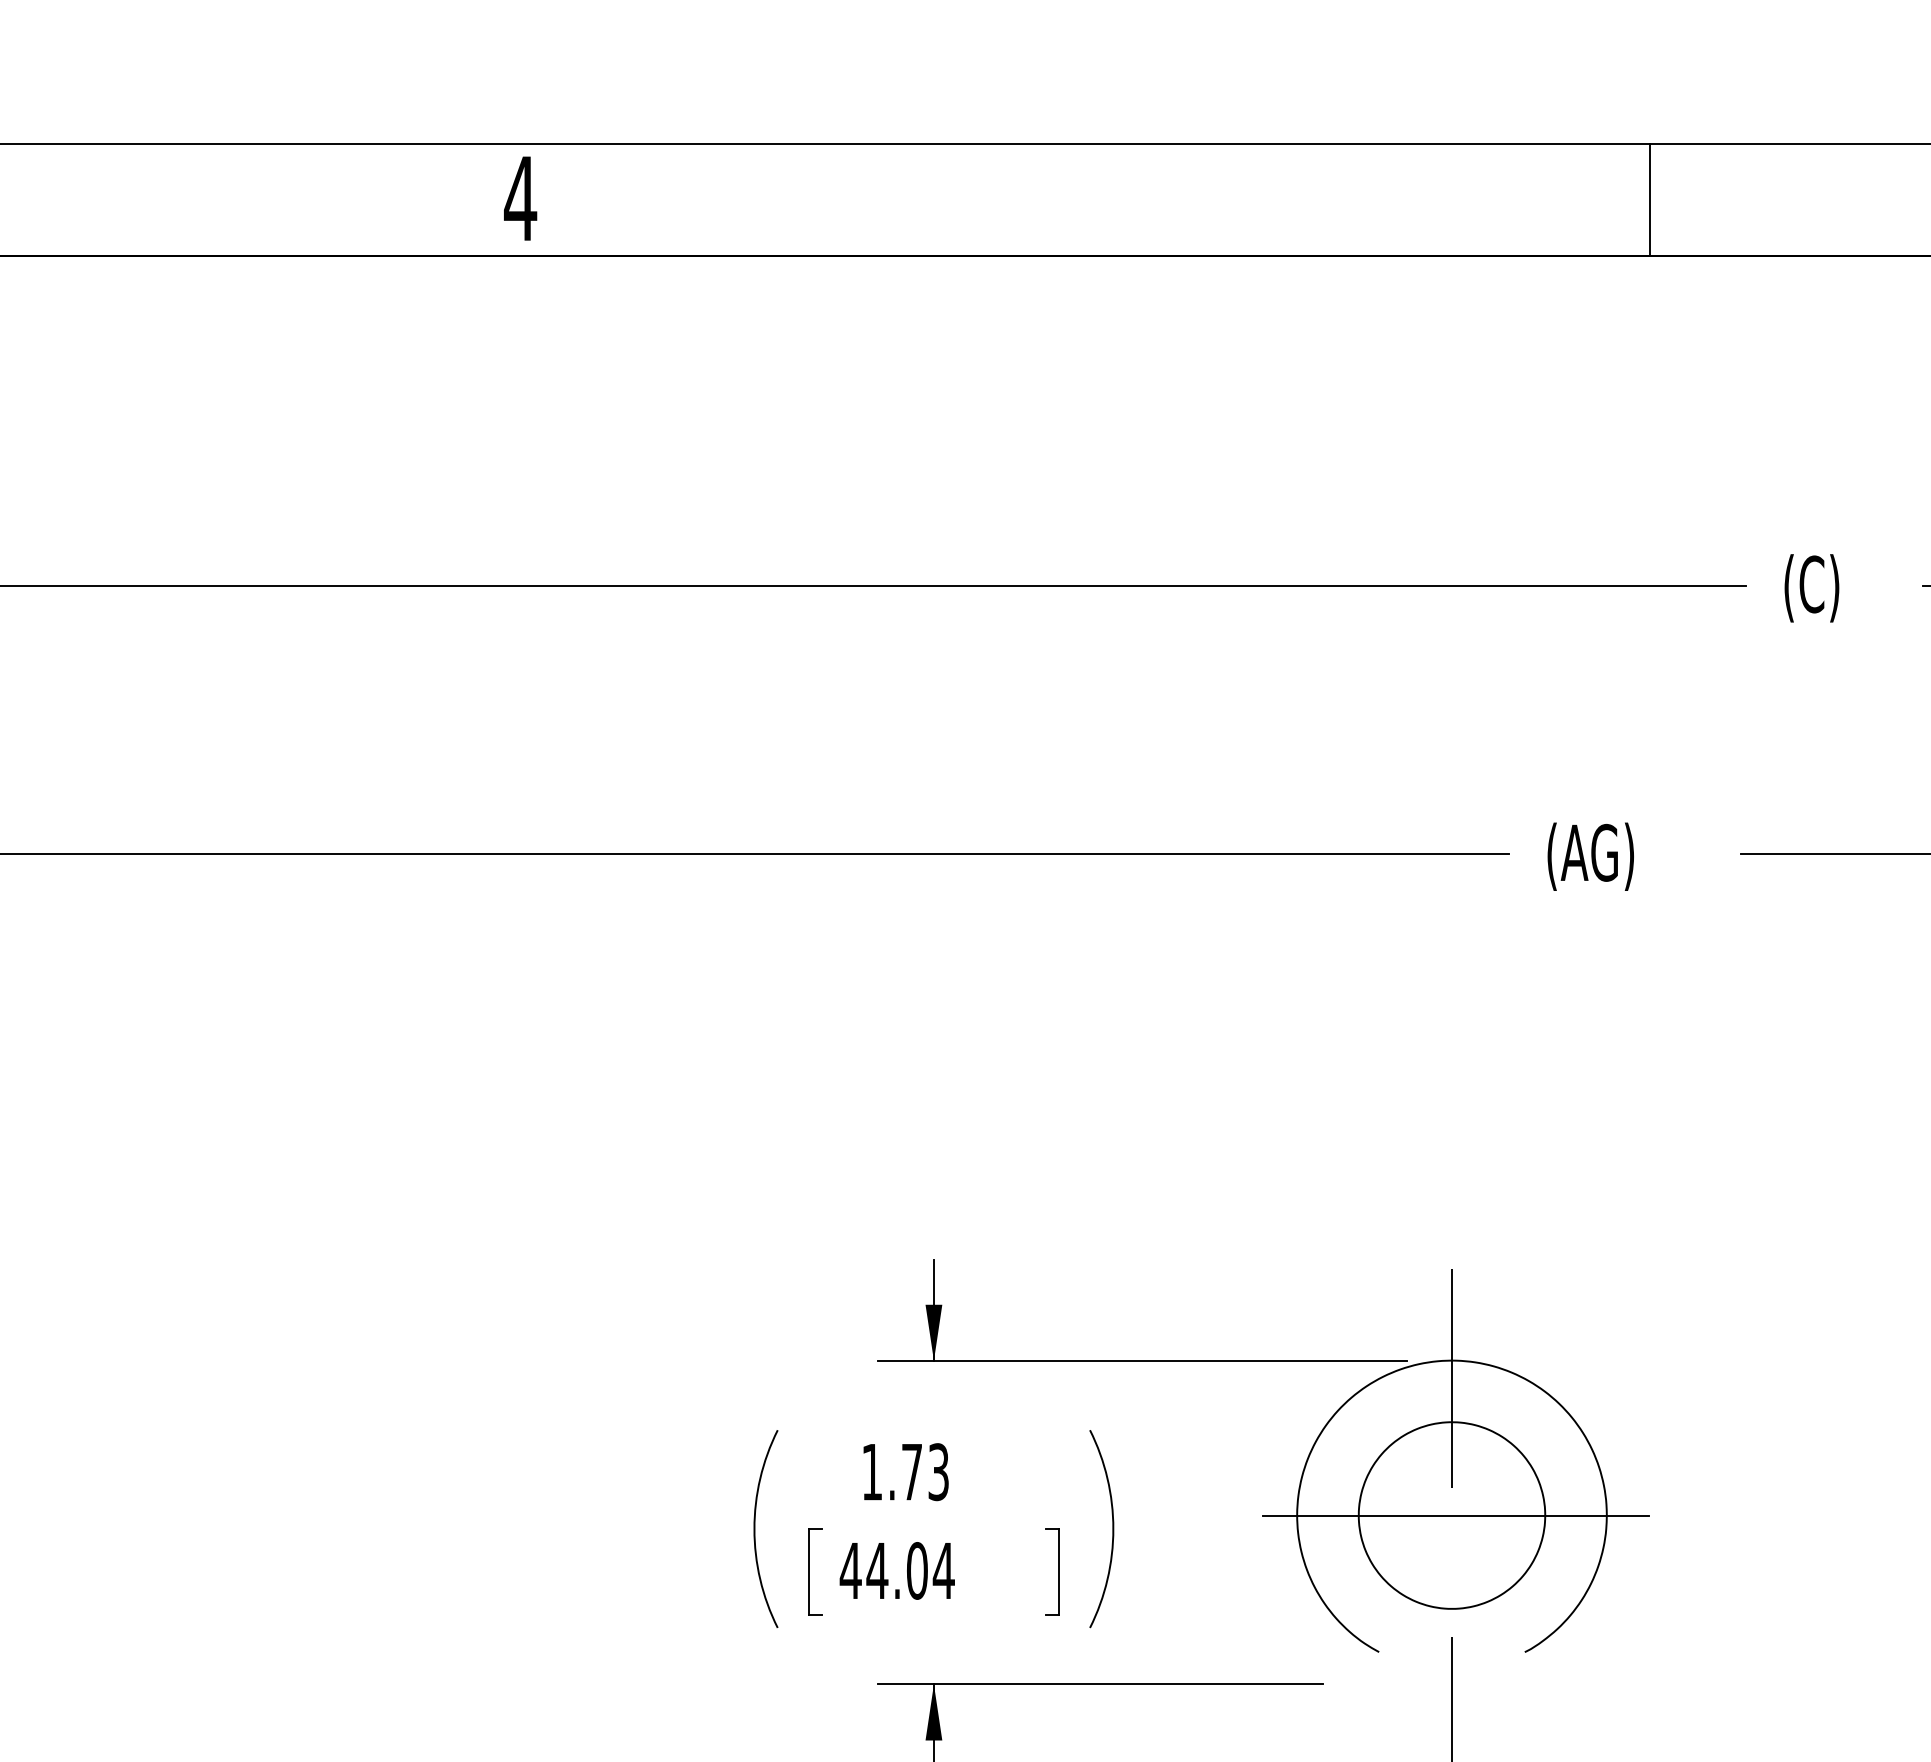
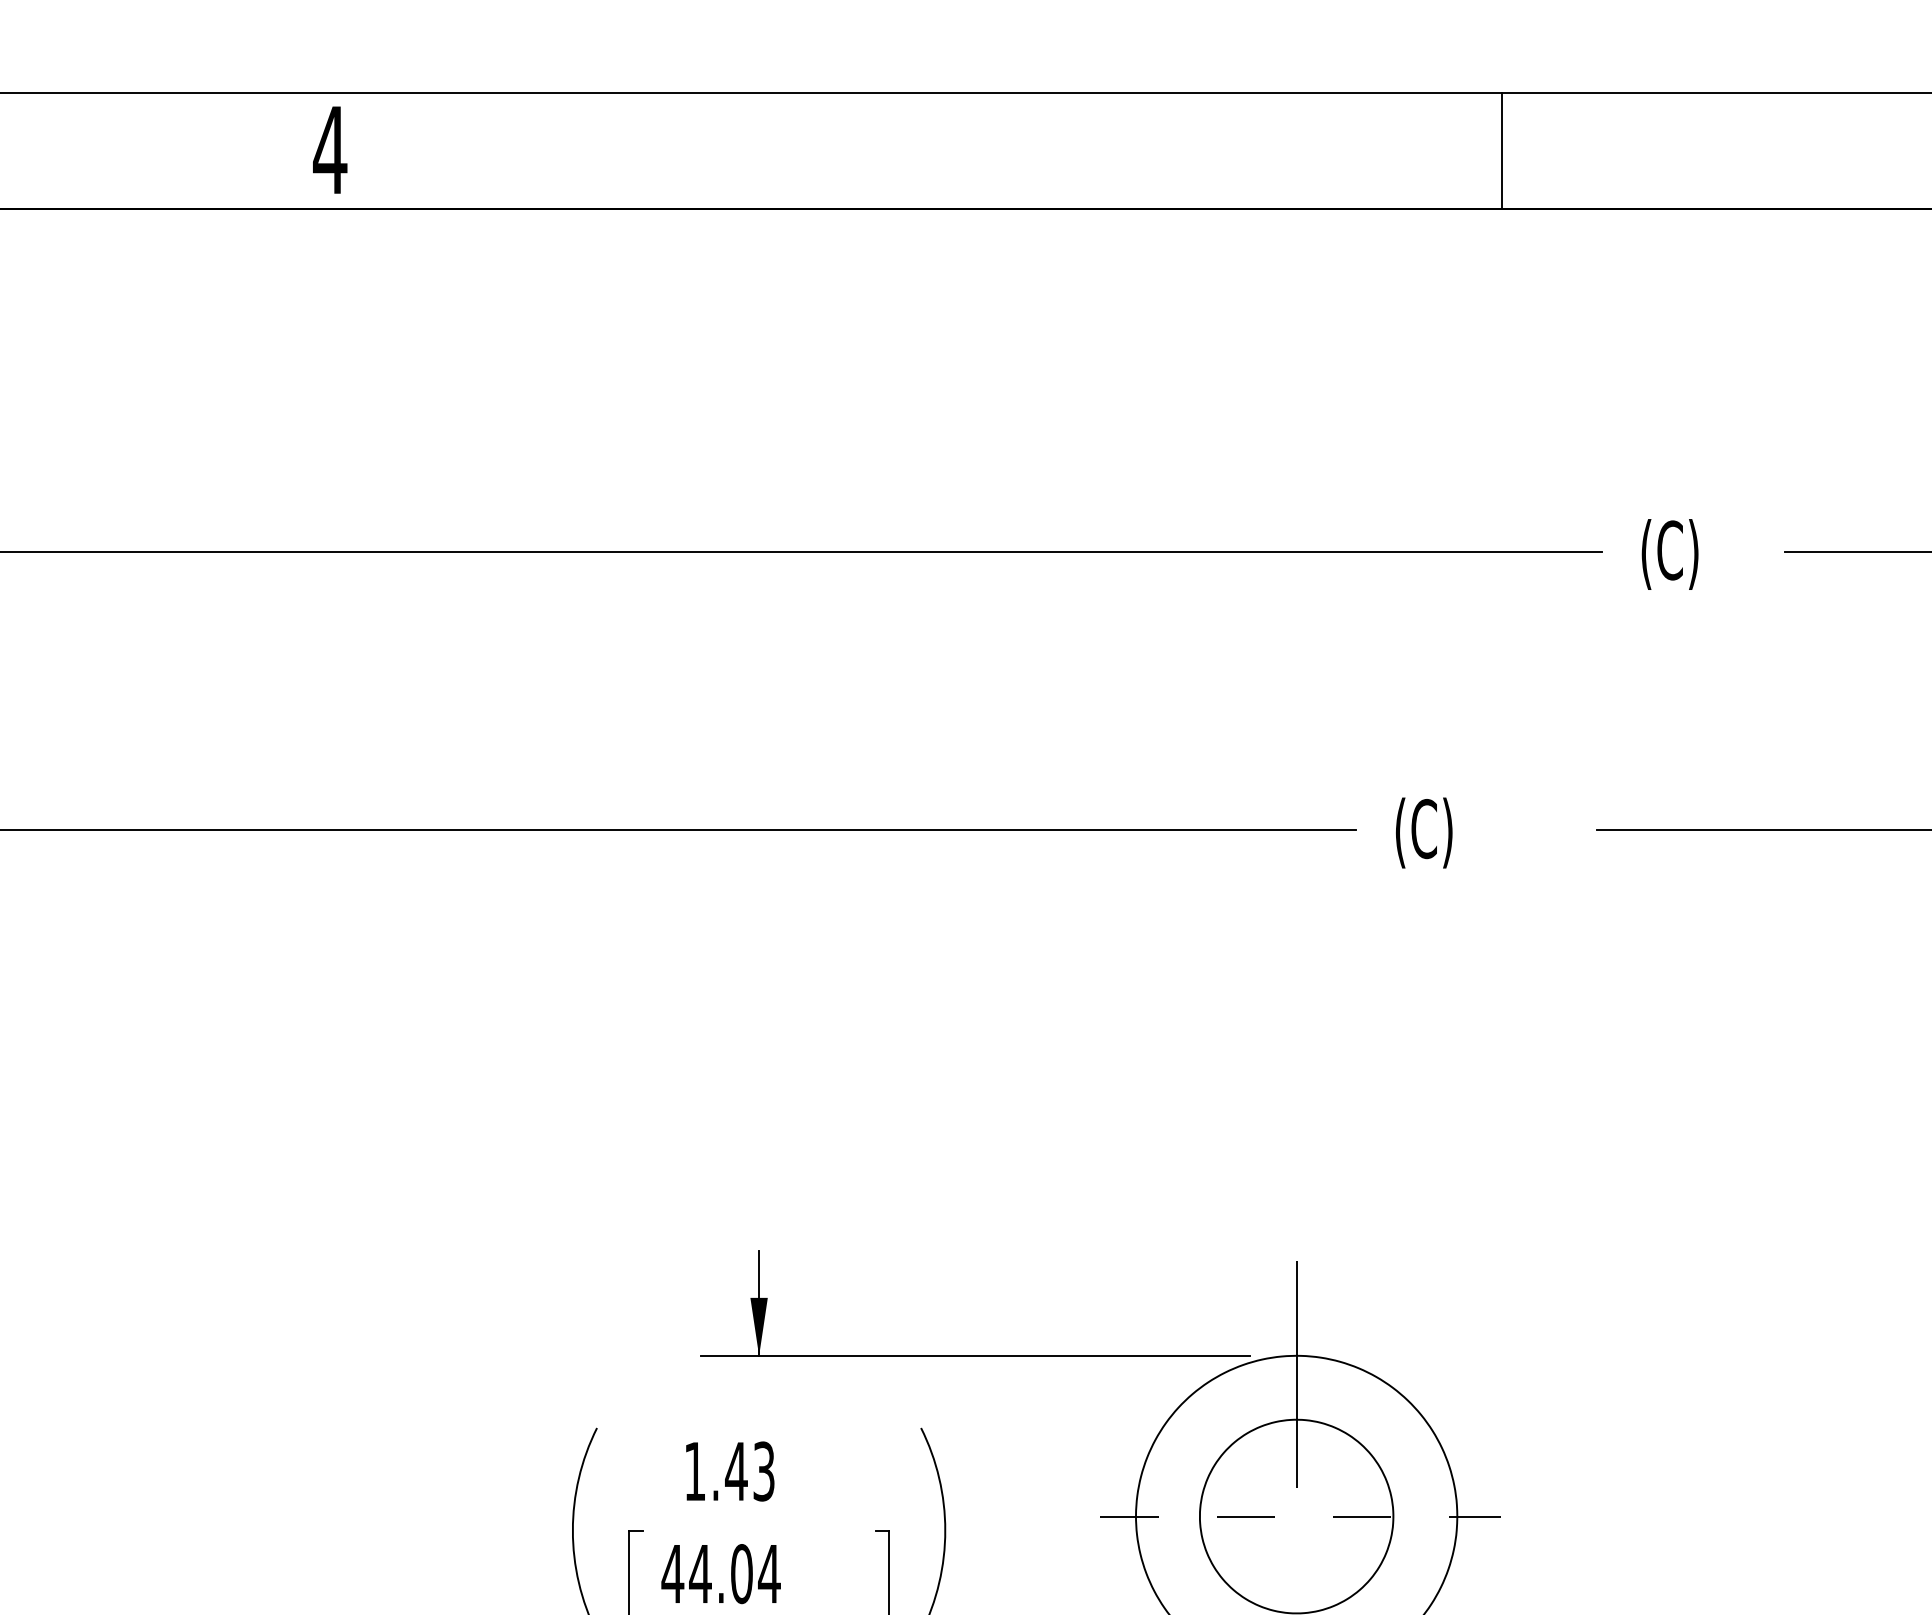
text: (1596, 856) -> (1446, 832), (AG) -> (C)
text: (912, 1472) -> (736, 1471), 1.73 -> 1.43
line: (1456, 1515) -> (1301, 1516), solid -> dashed

